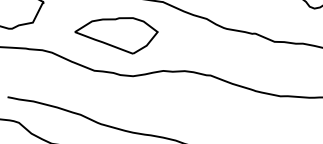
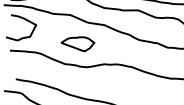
part: (115, 36) -> (77, 44), size x0.7

